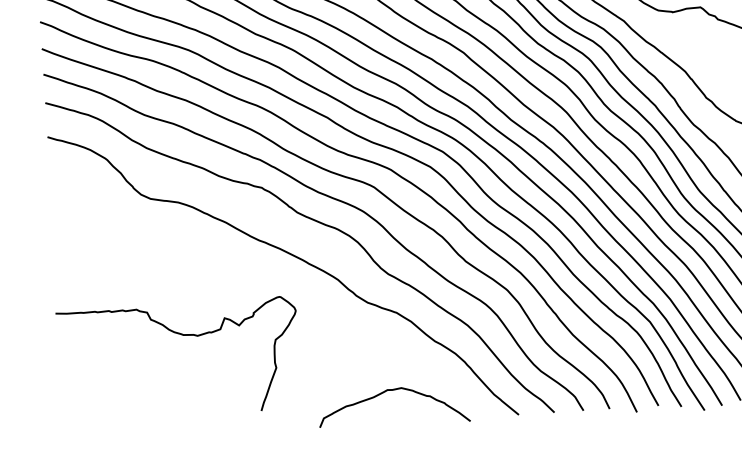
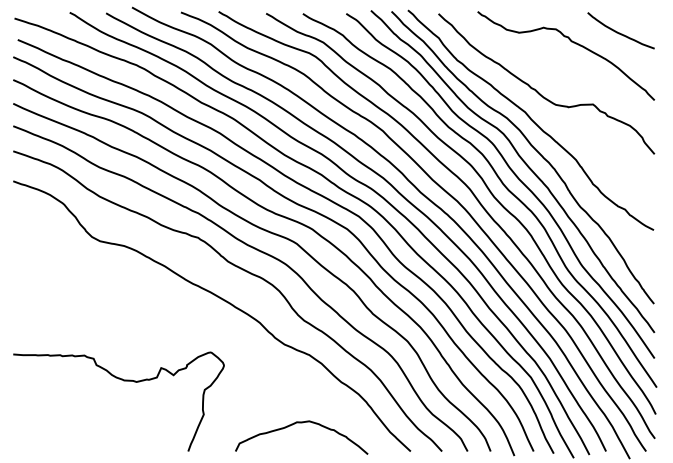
curve: (182, 336) -> (123, 381), moved

